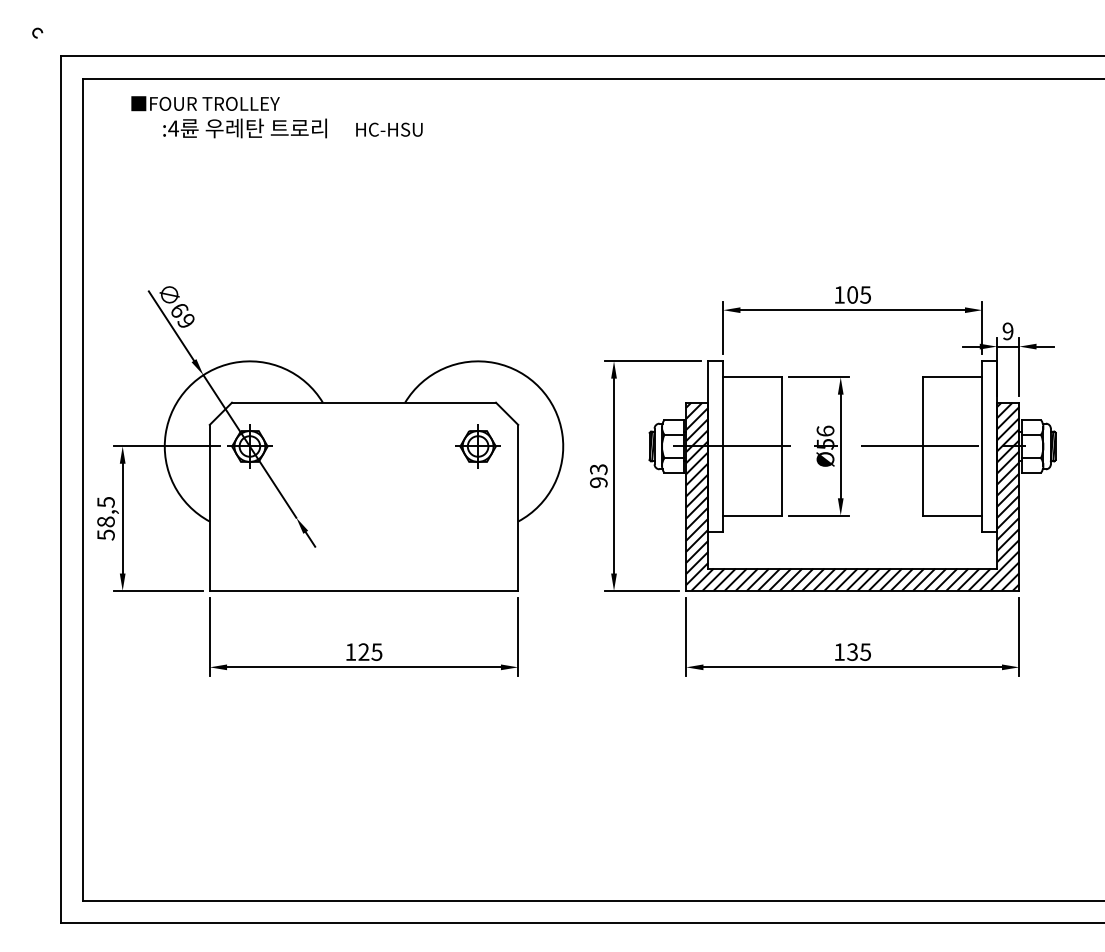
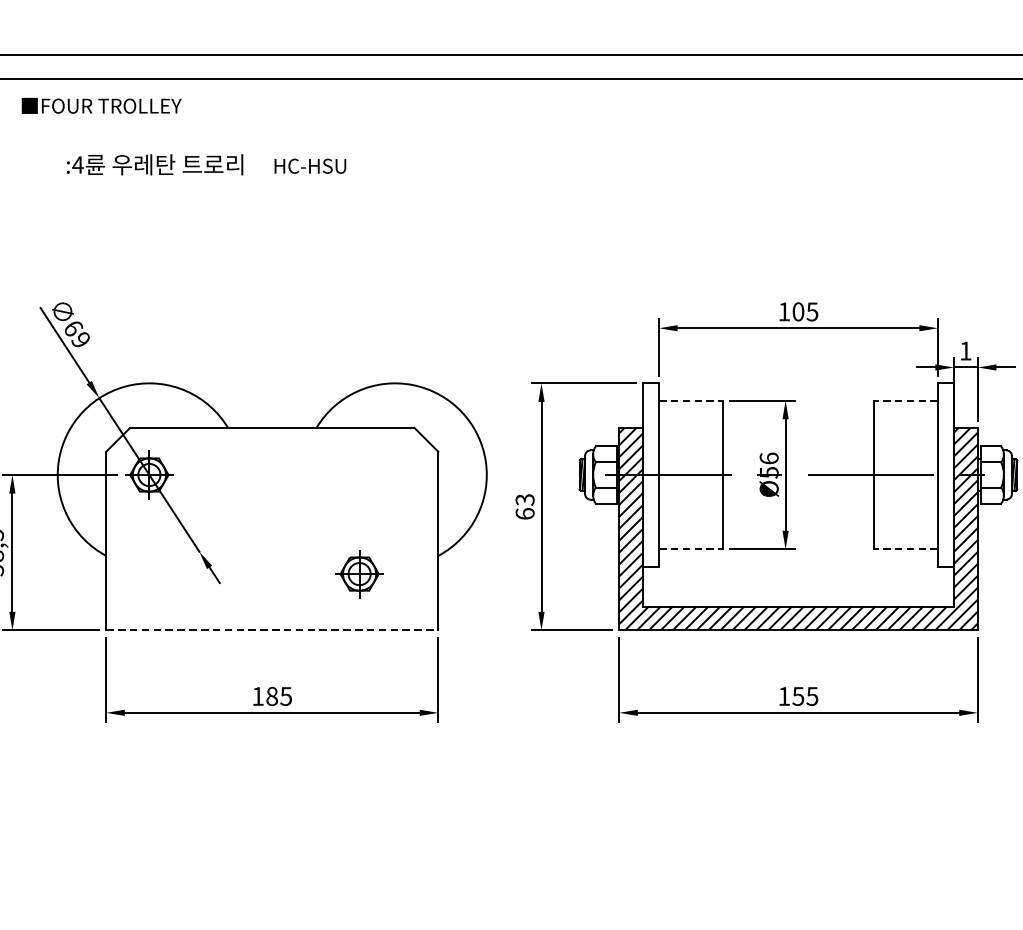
text: (292, 128) -> (206, 164), moved
text: (1007, 331) -> (965, 351), 9 -> 1
line: (752, 377) -> (690, 400), solid -> dashed
line: (952, 377) -> (905, 400), solid -> dashed
part: (477, 446) -> (358, 574), moved
text: (598, 482) -> (524, 513), 93 -> 63
line: (752, 515) -> (690, 549), solid -> dashed
line: (952, 515) -> (905, 549), solid -> dashed
line: (364, 590) -> (272, 630), solid -> dashed
text: (363, 651) -> (271, 695), 125 -> 185
text: (852, 651) -> (798, 695), 135 -> 155

